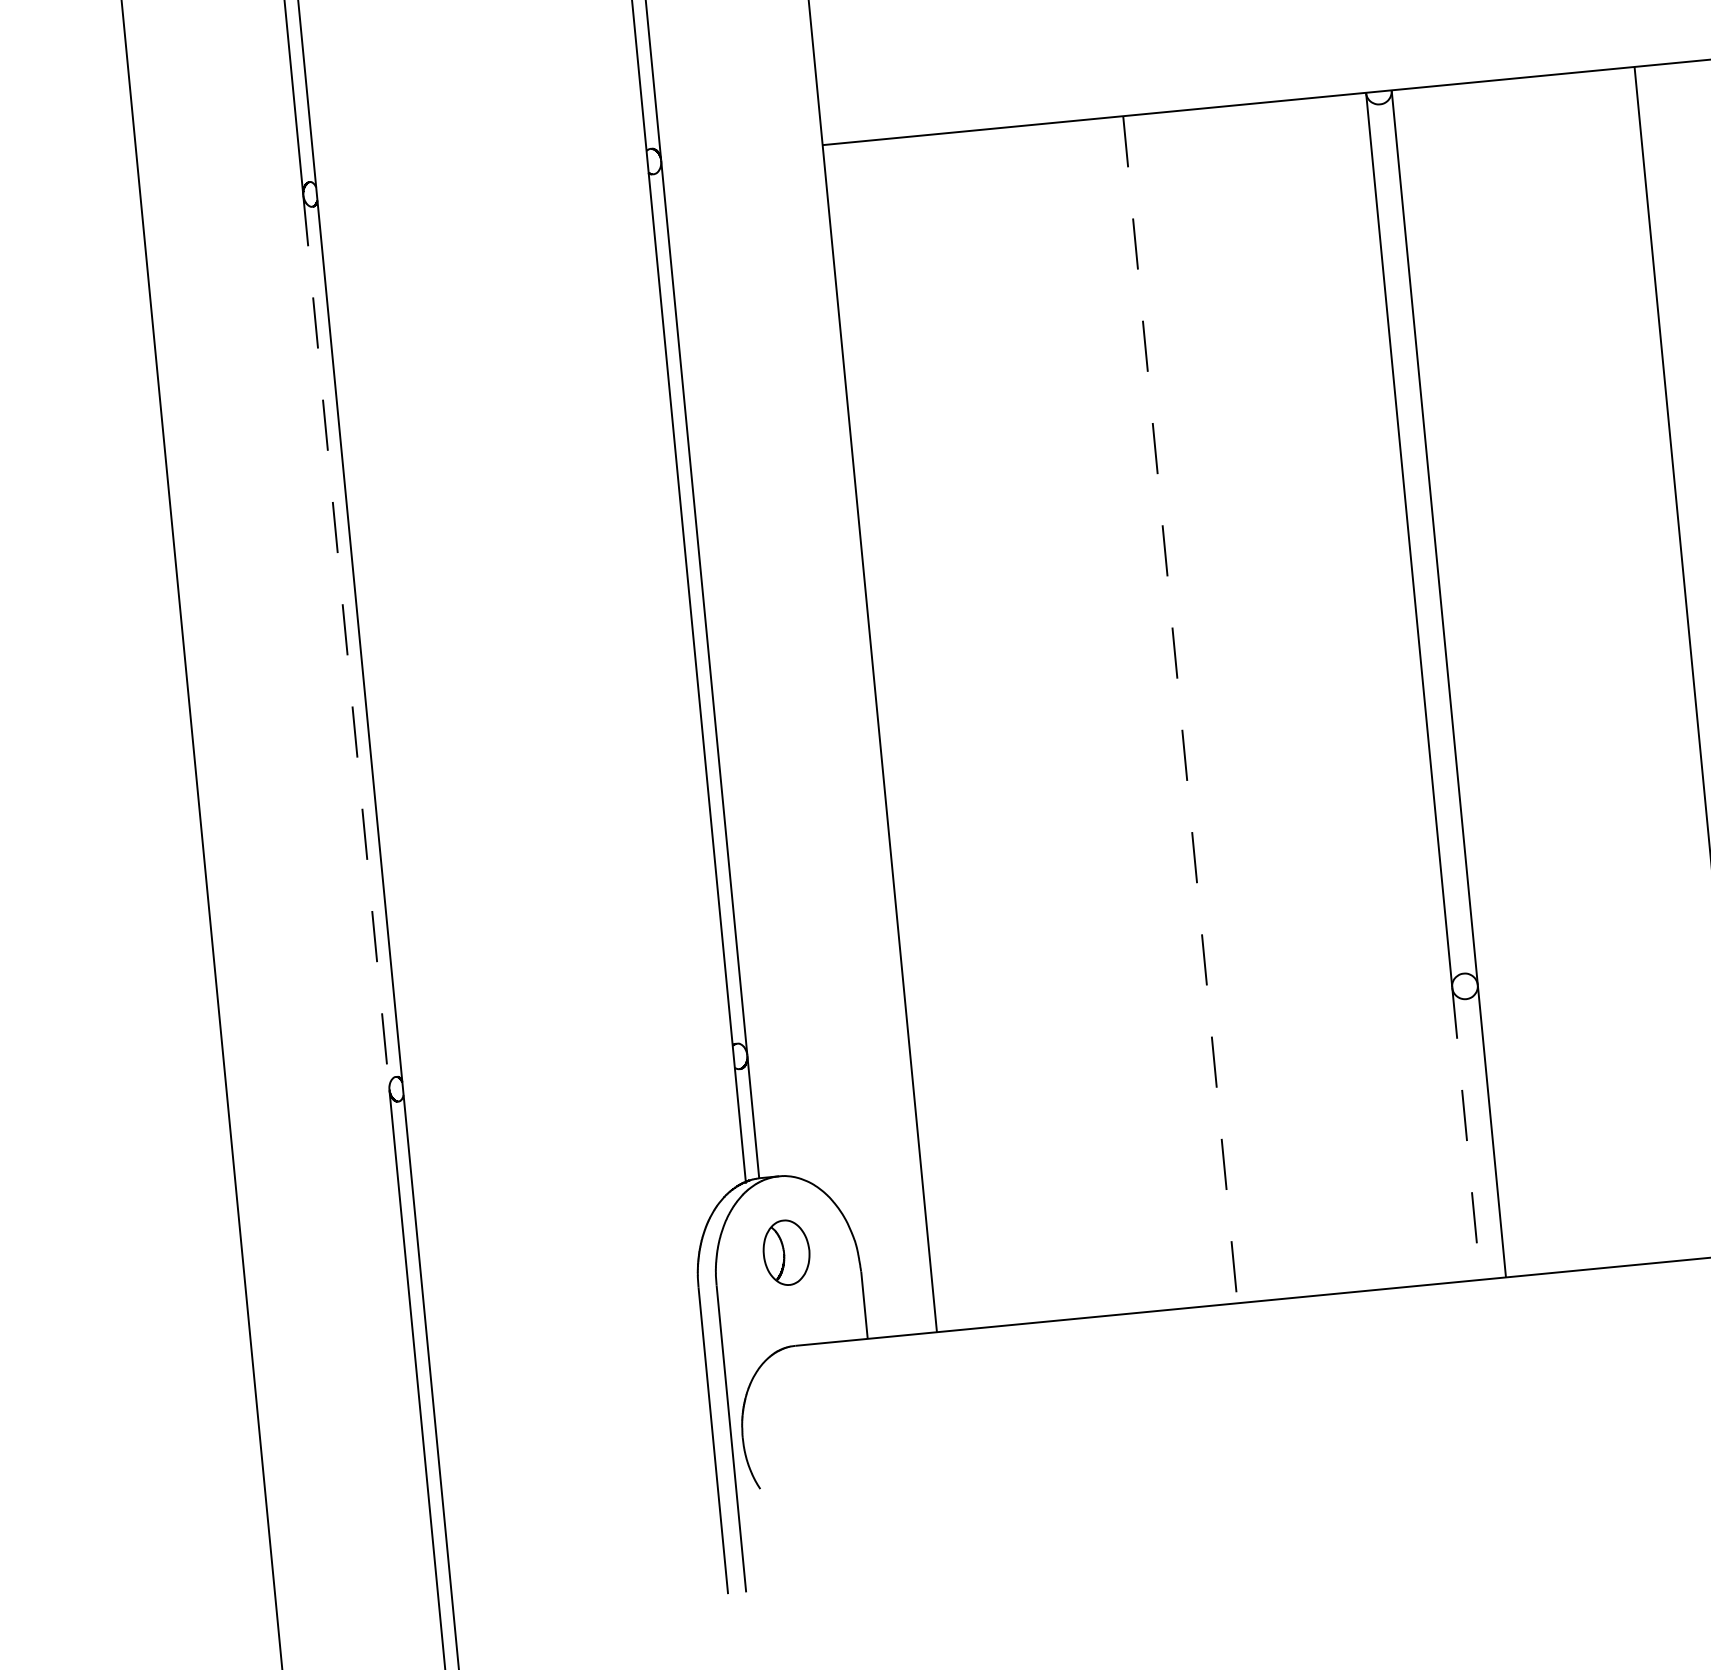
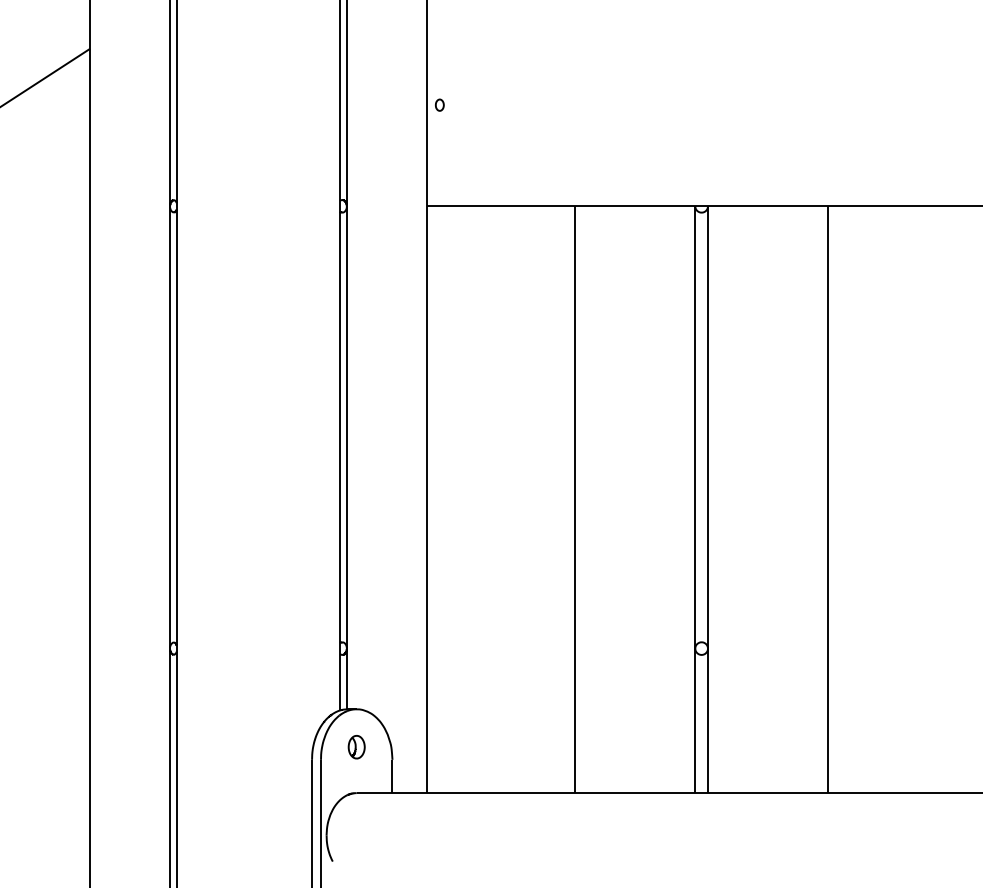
line: (345, 642) -> (169, 427), dashed -> solid
line: (1180, 711) -> (575, 500), dashed -> solid
line: (1466, 1135) -> (695, 721), dashed -> solid
part: (786, 1253) -> (356, 747), size x0.71

